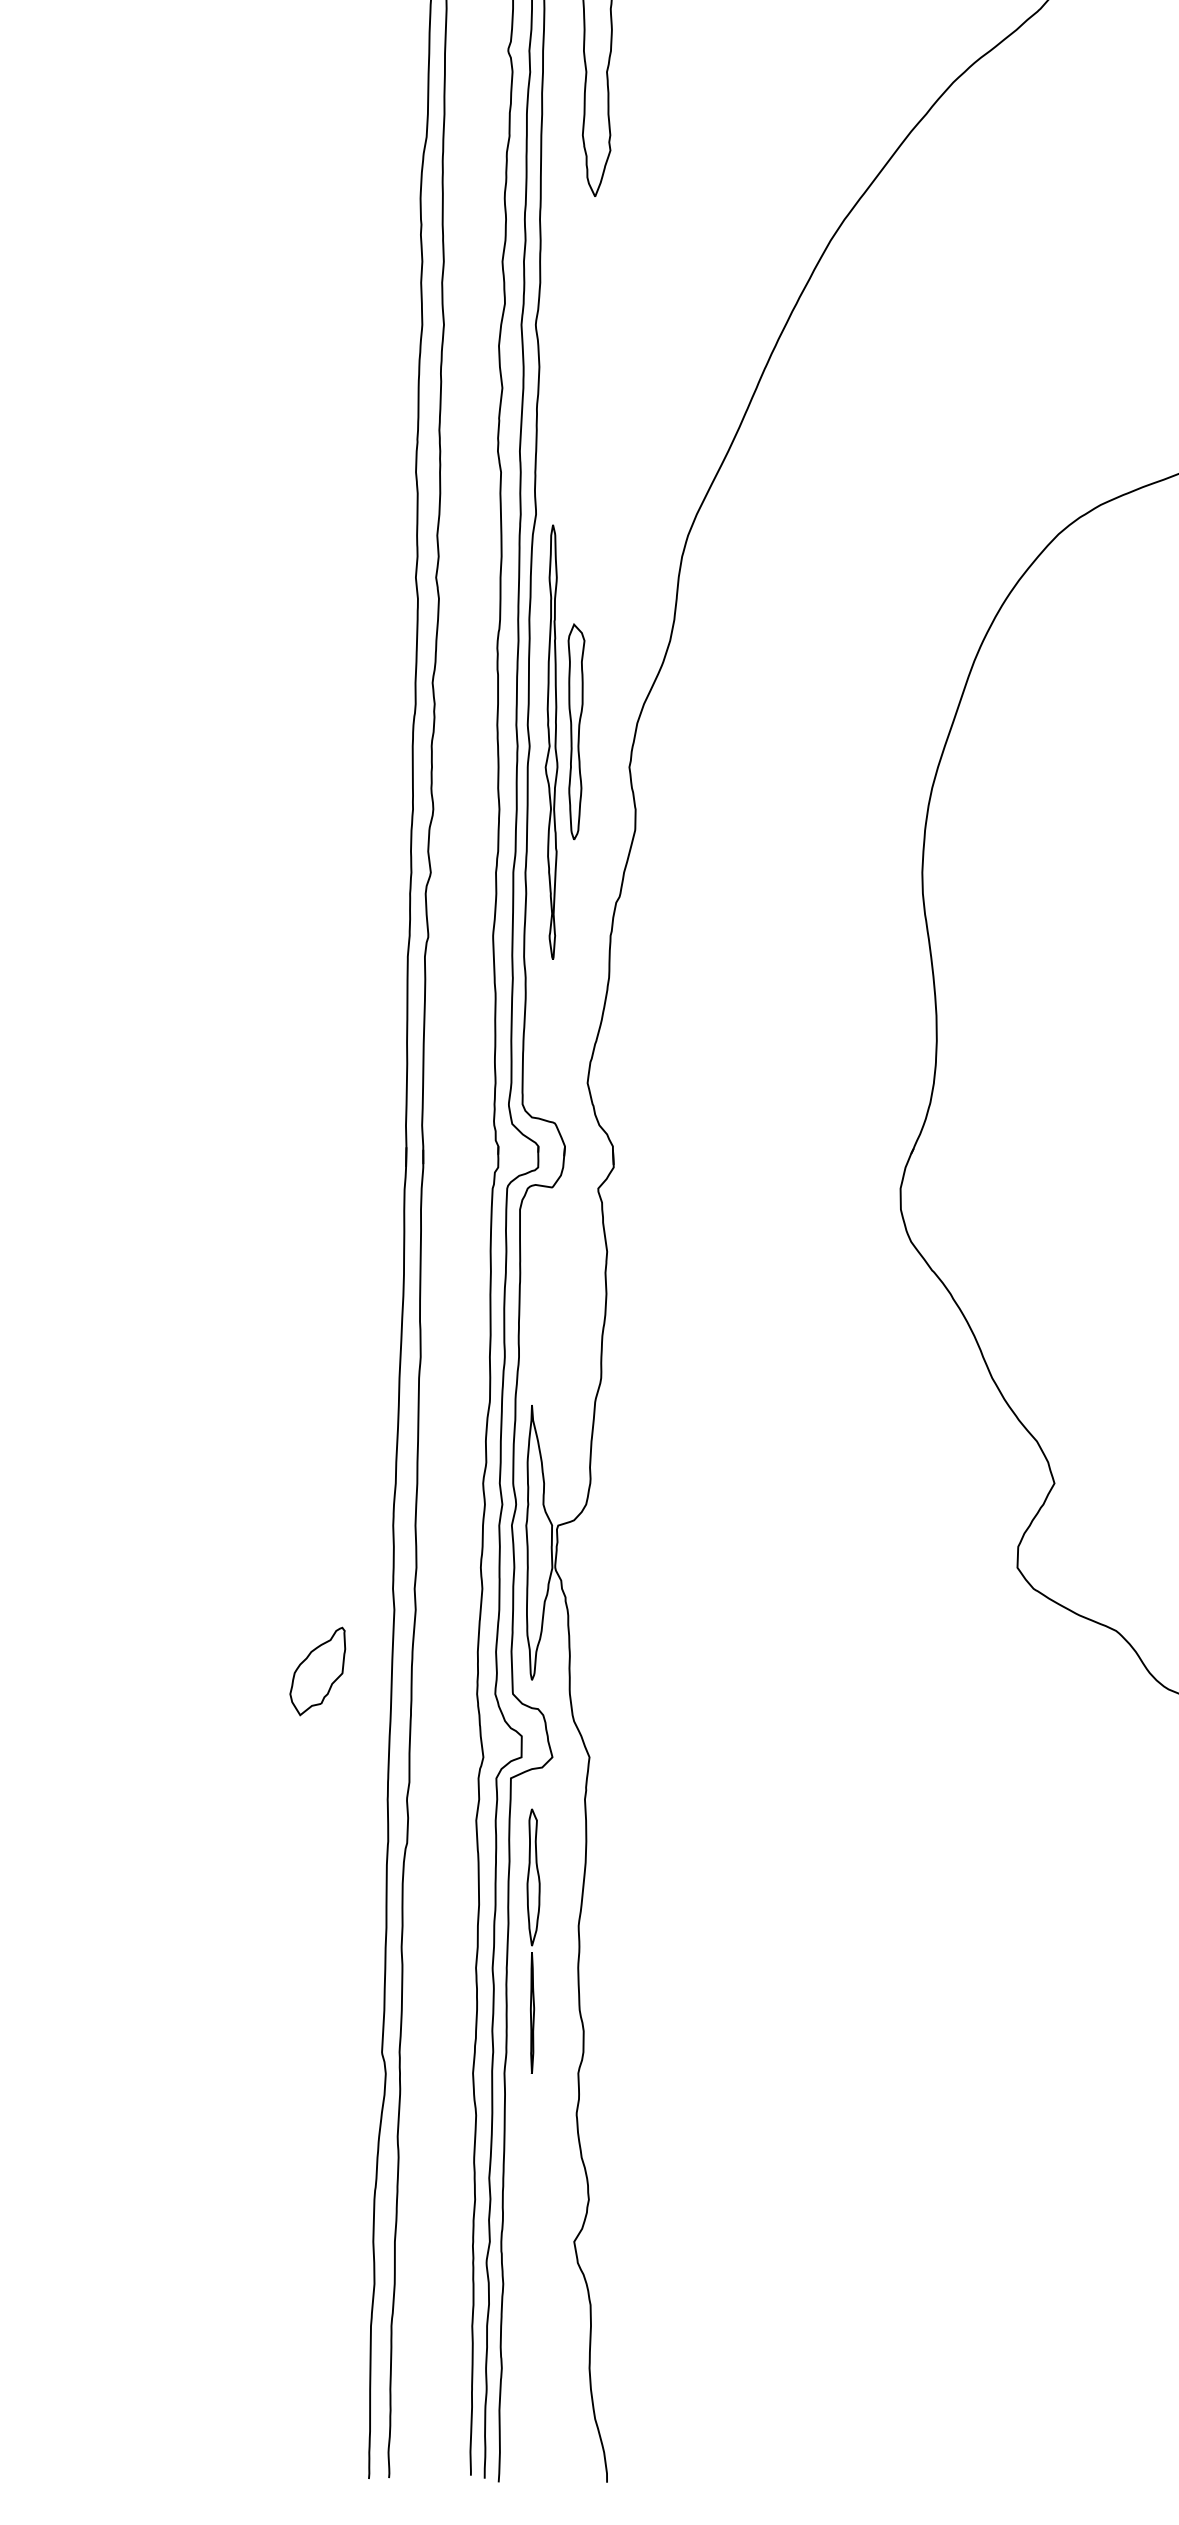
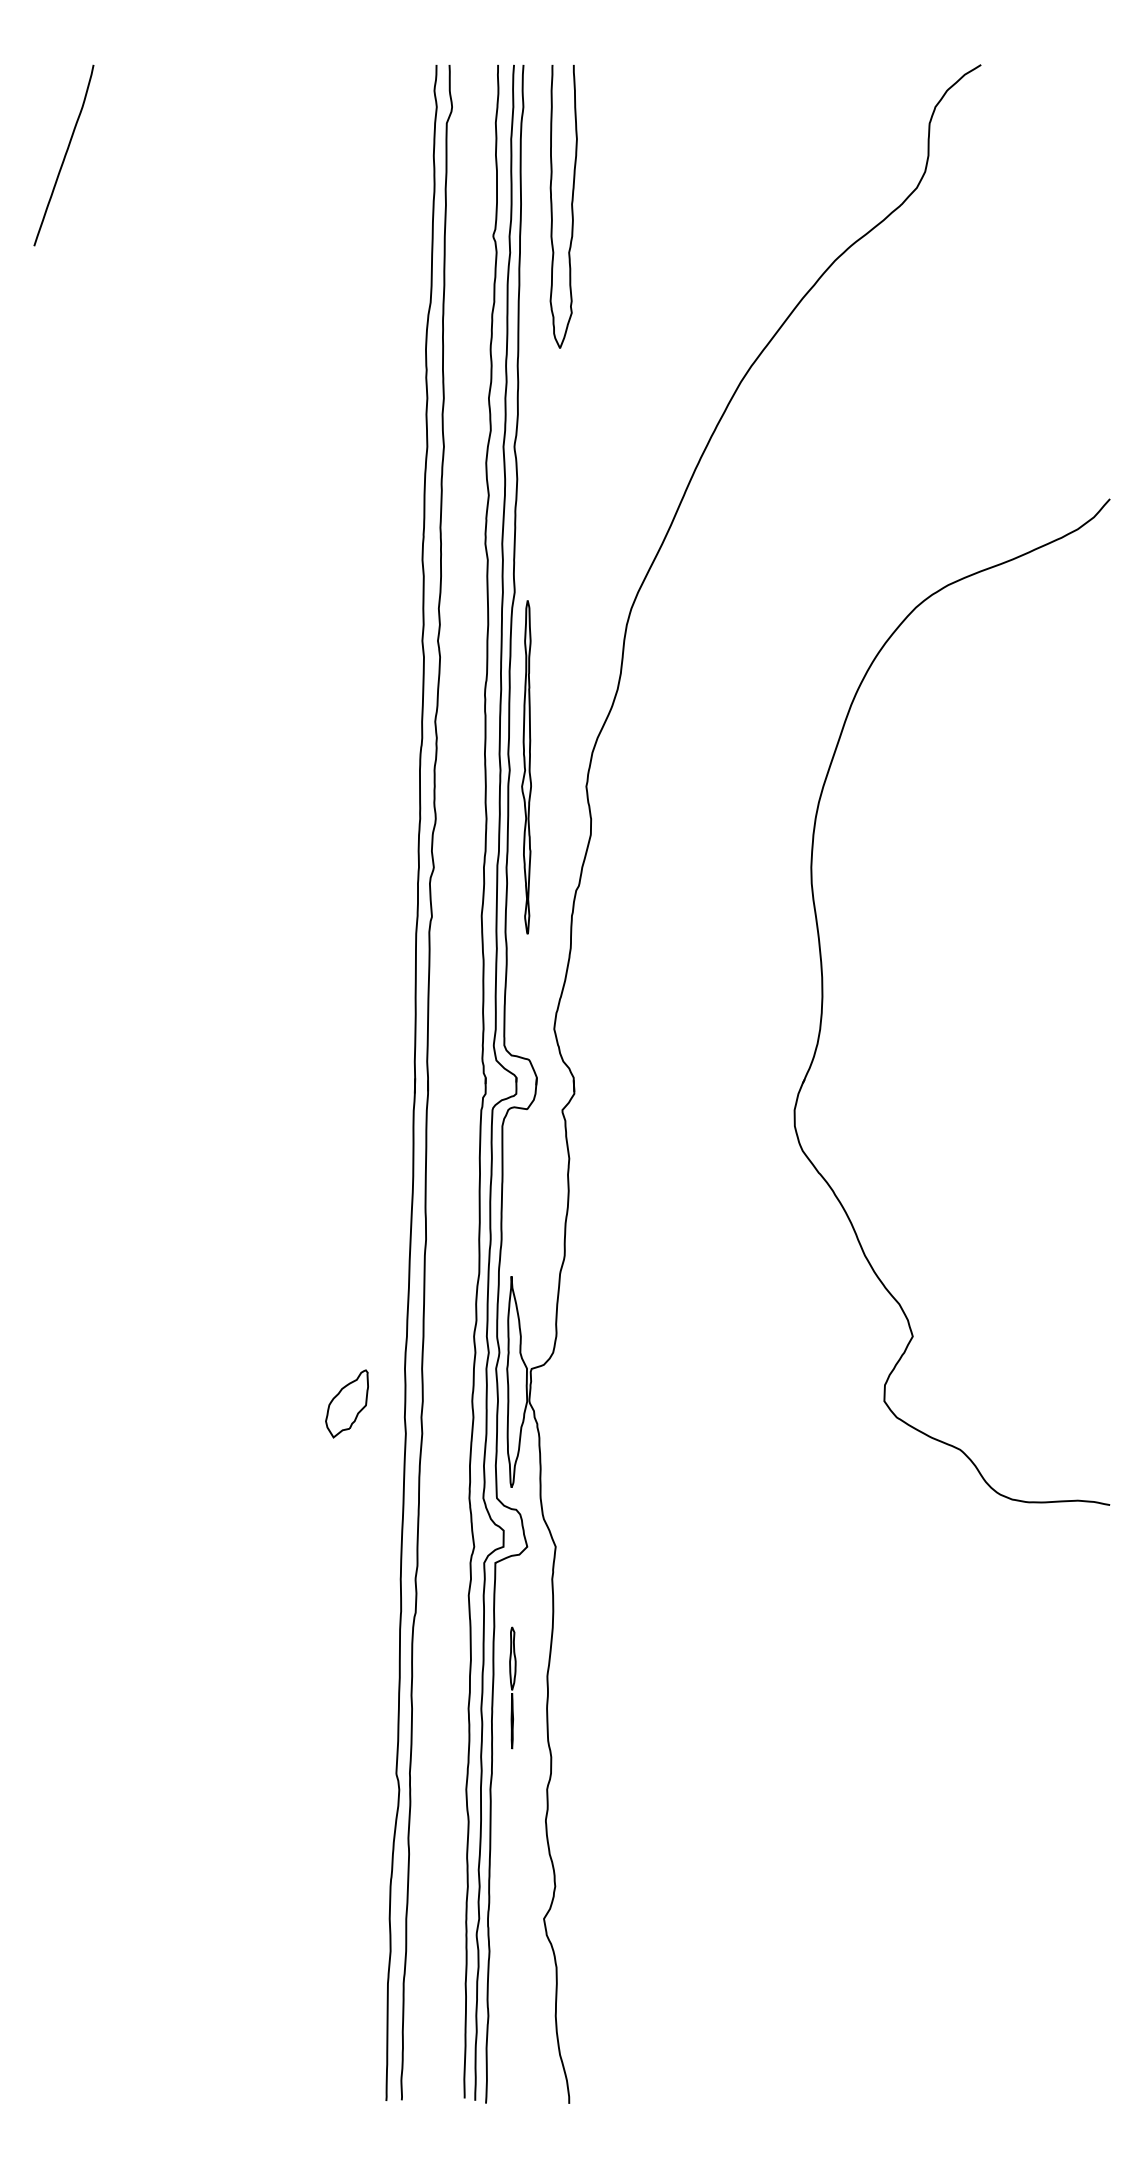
part: (576, 730) -> (545, 758), removed
part: (317, 1670) -> (346, 1403), moved
part: (533, 1940) -> (512, 1687), size x0.6

